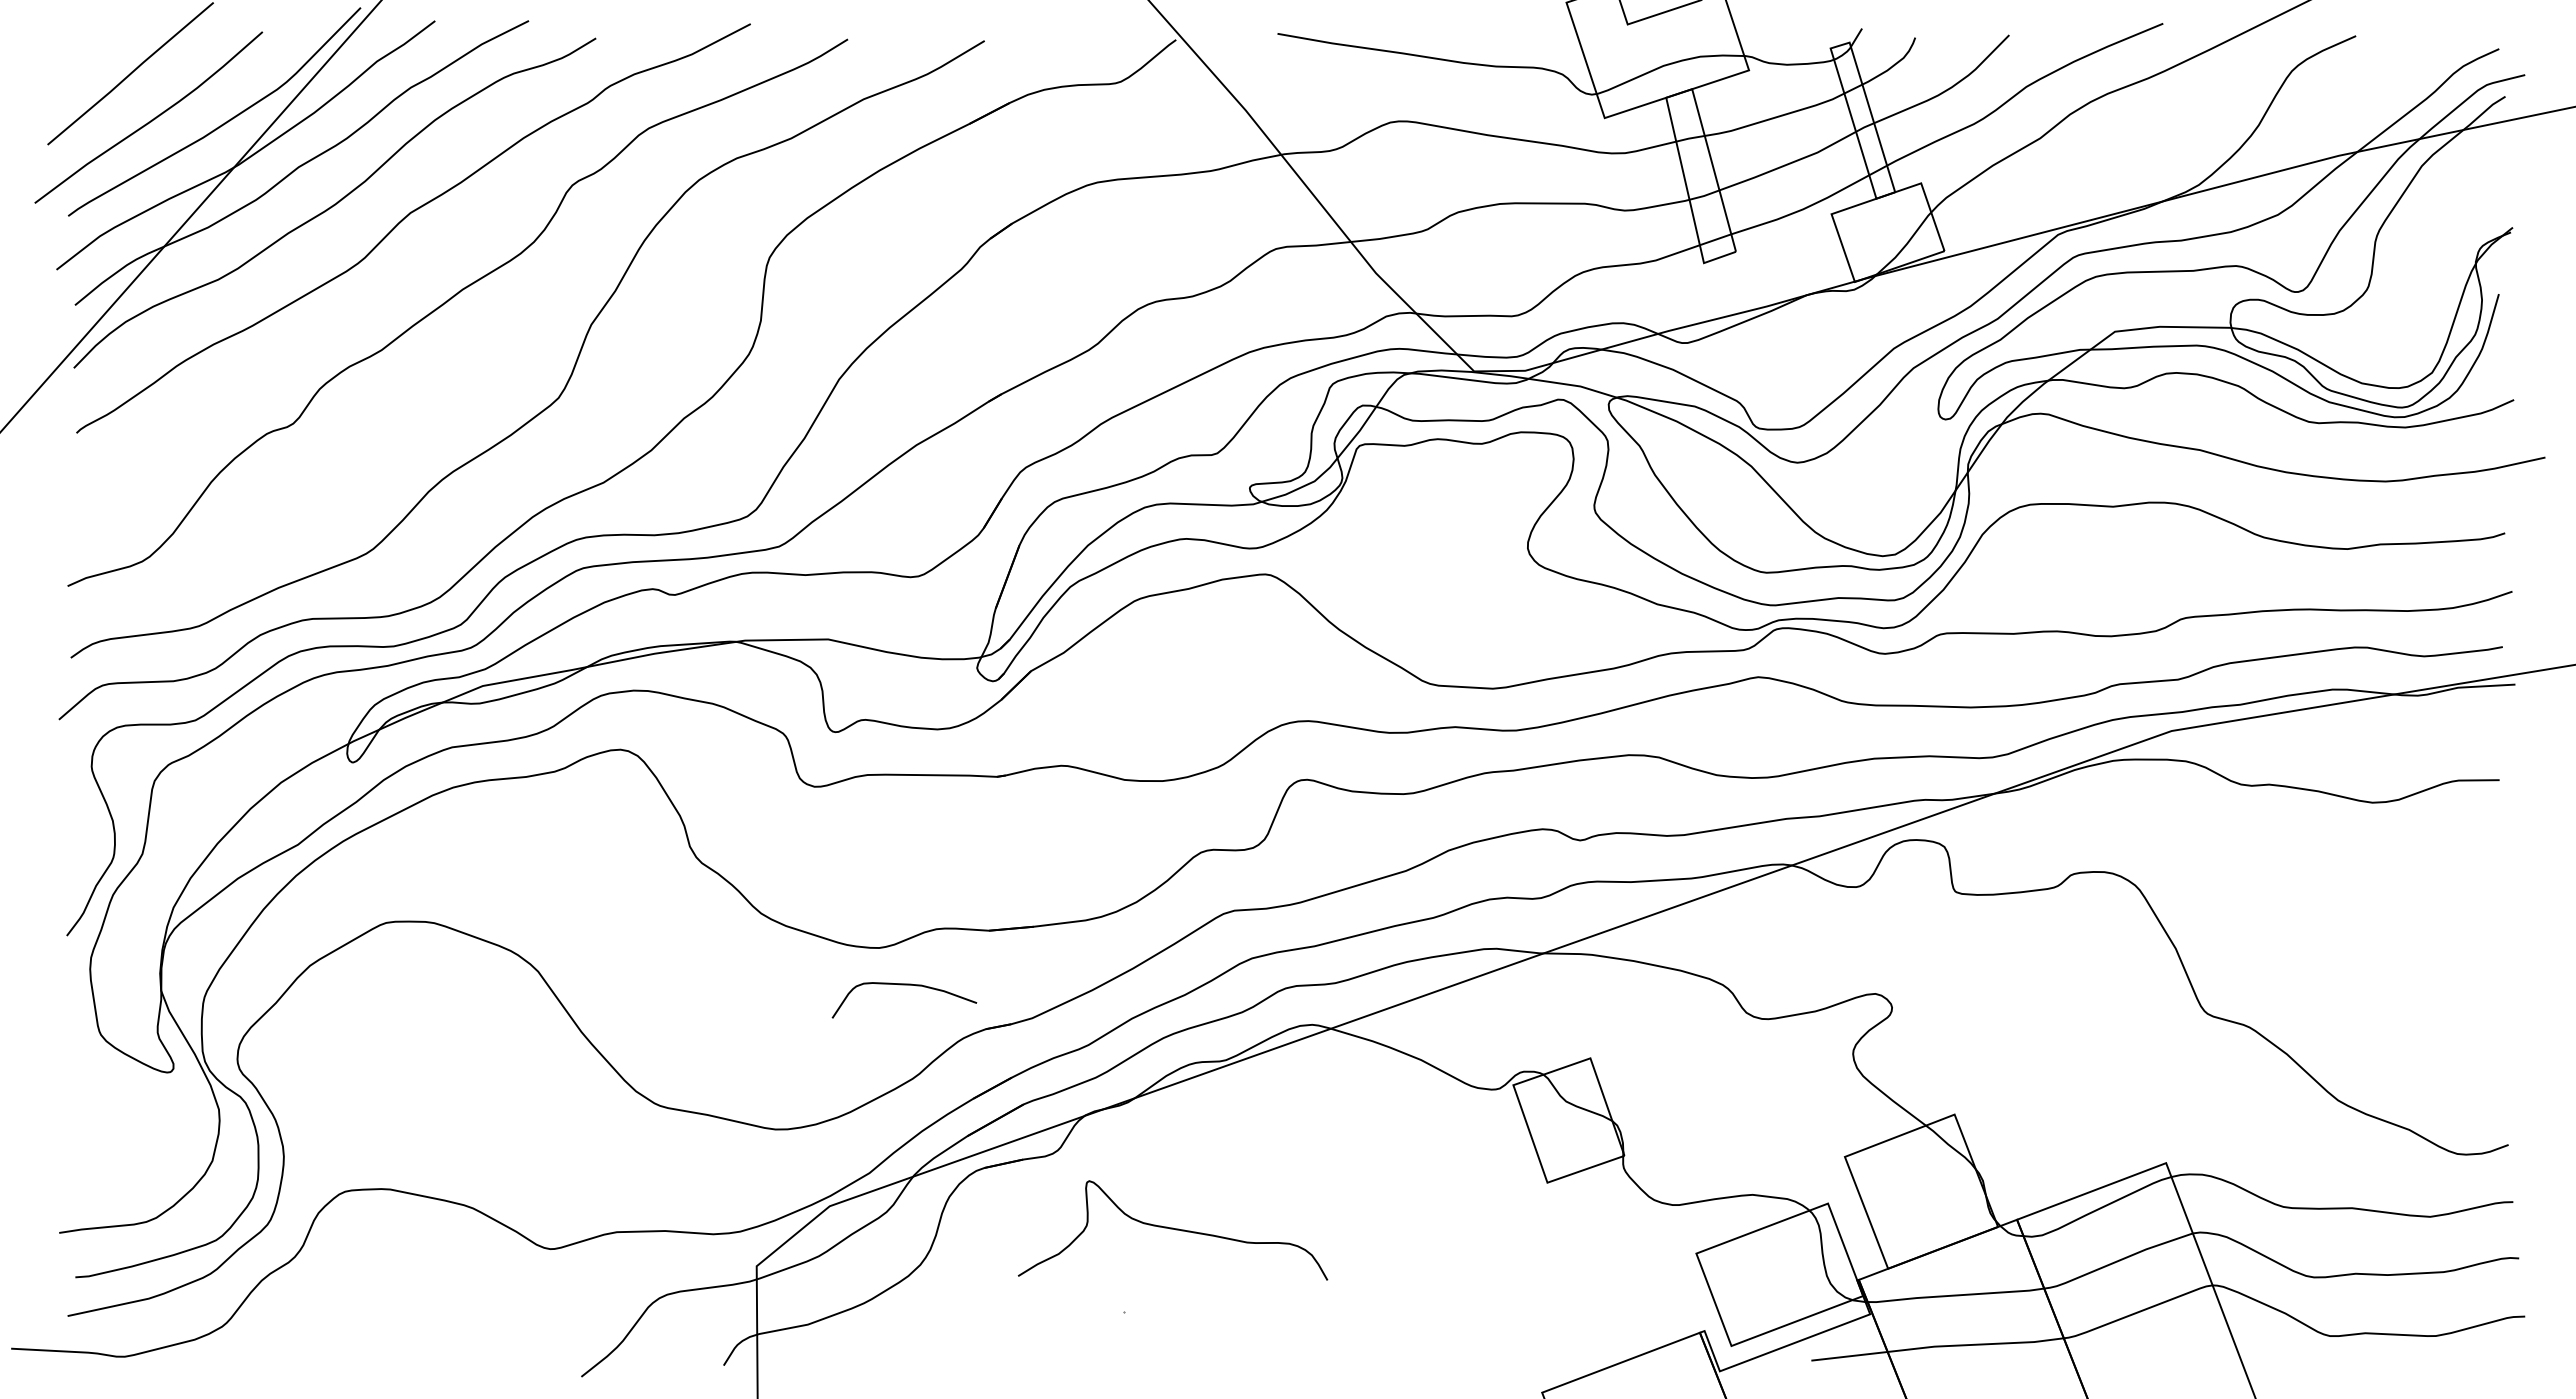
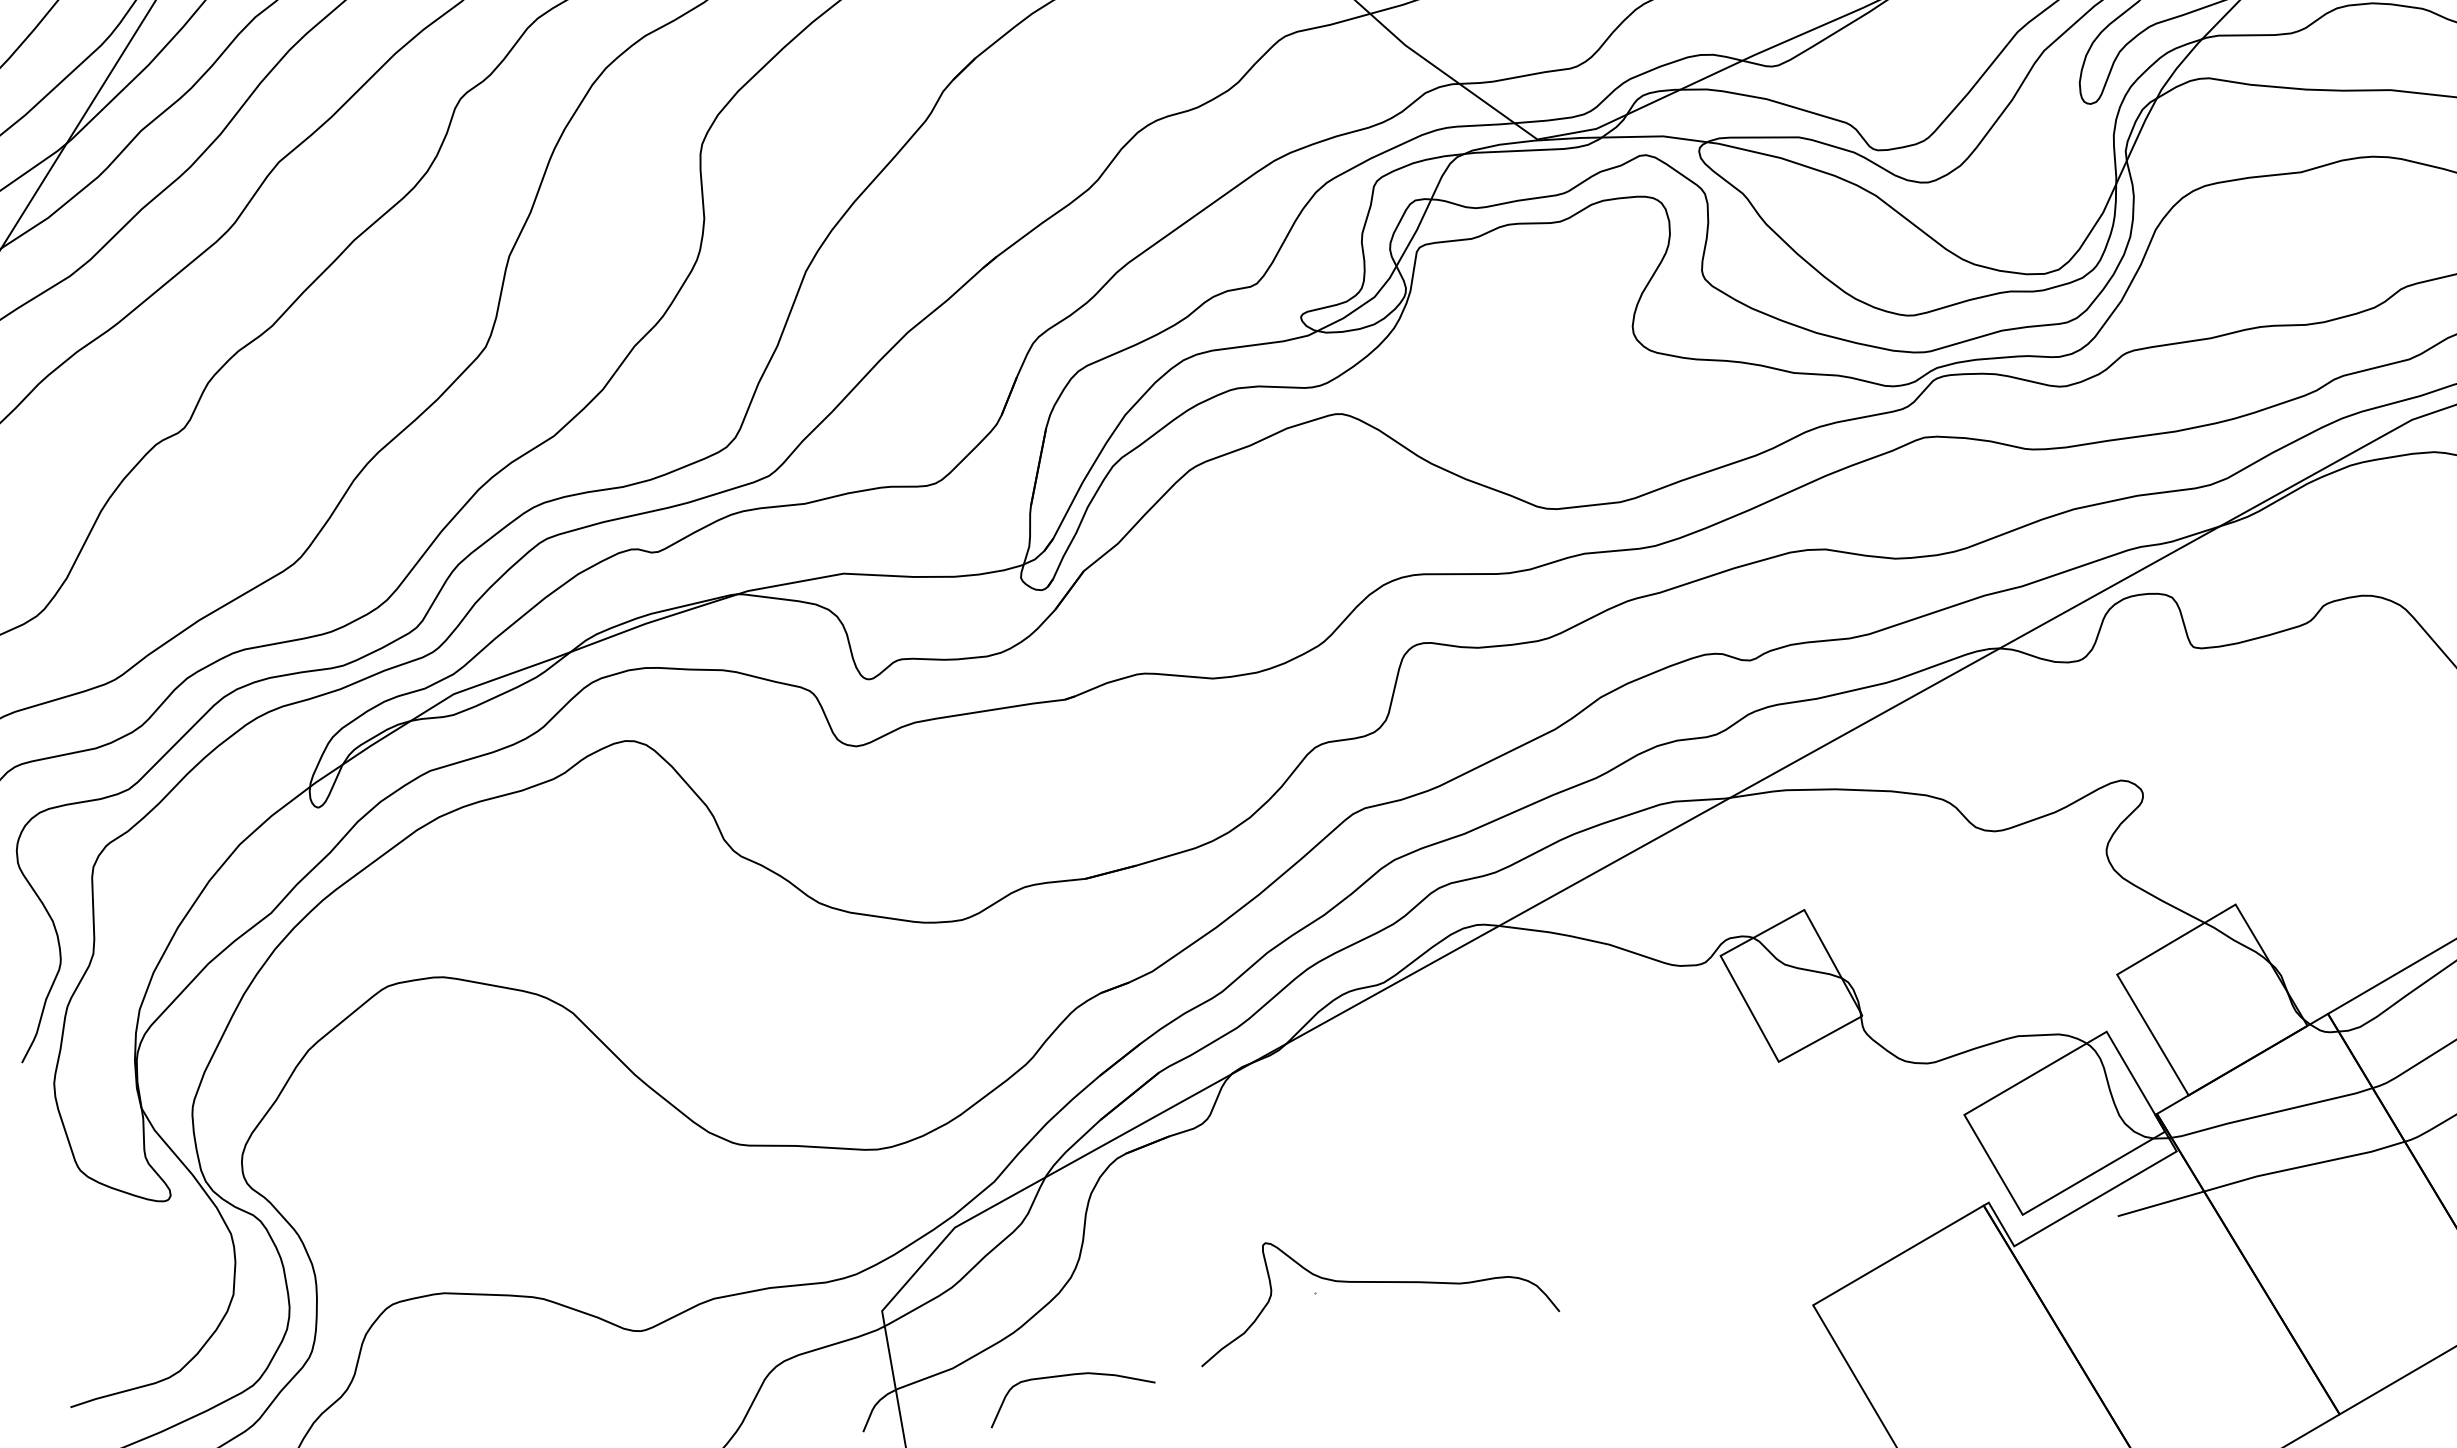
curve: (904, 985) -> (1068, 1376), moved
curve: (1172, 1229) -> (1370, 1282), moved

